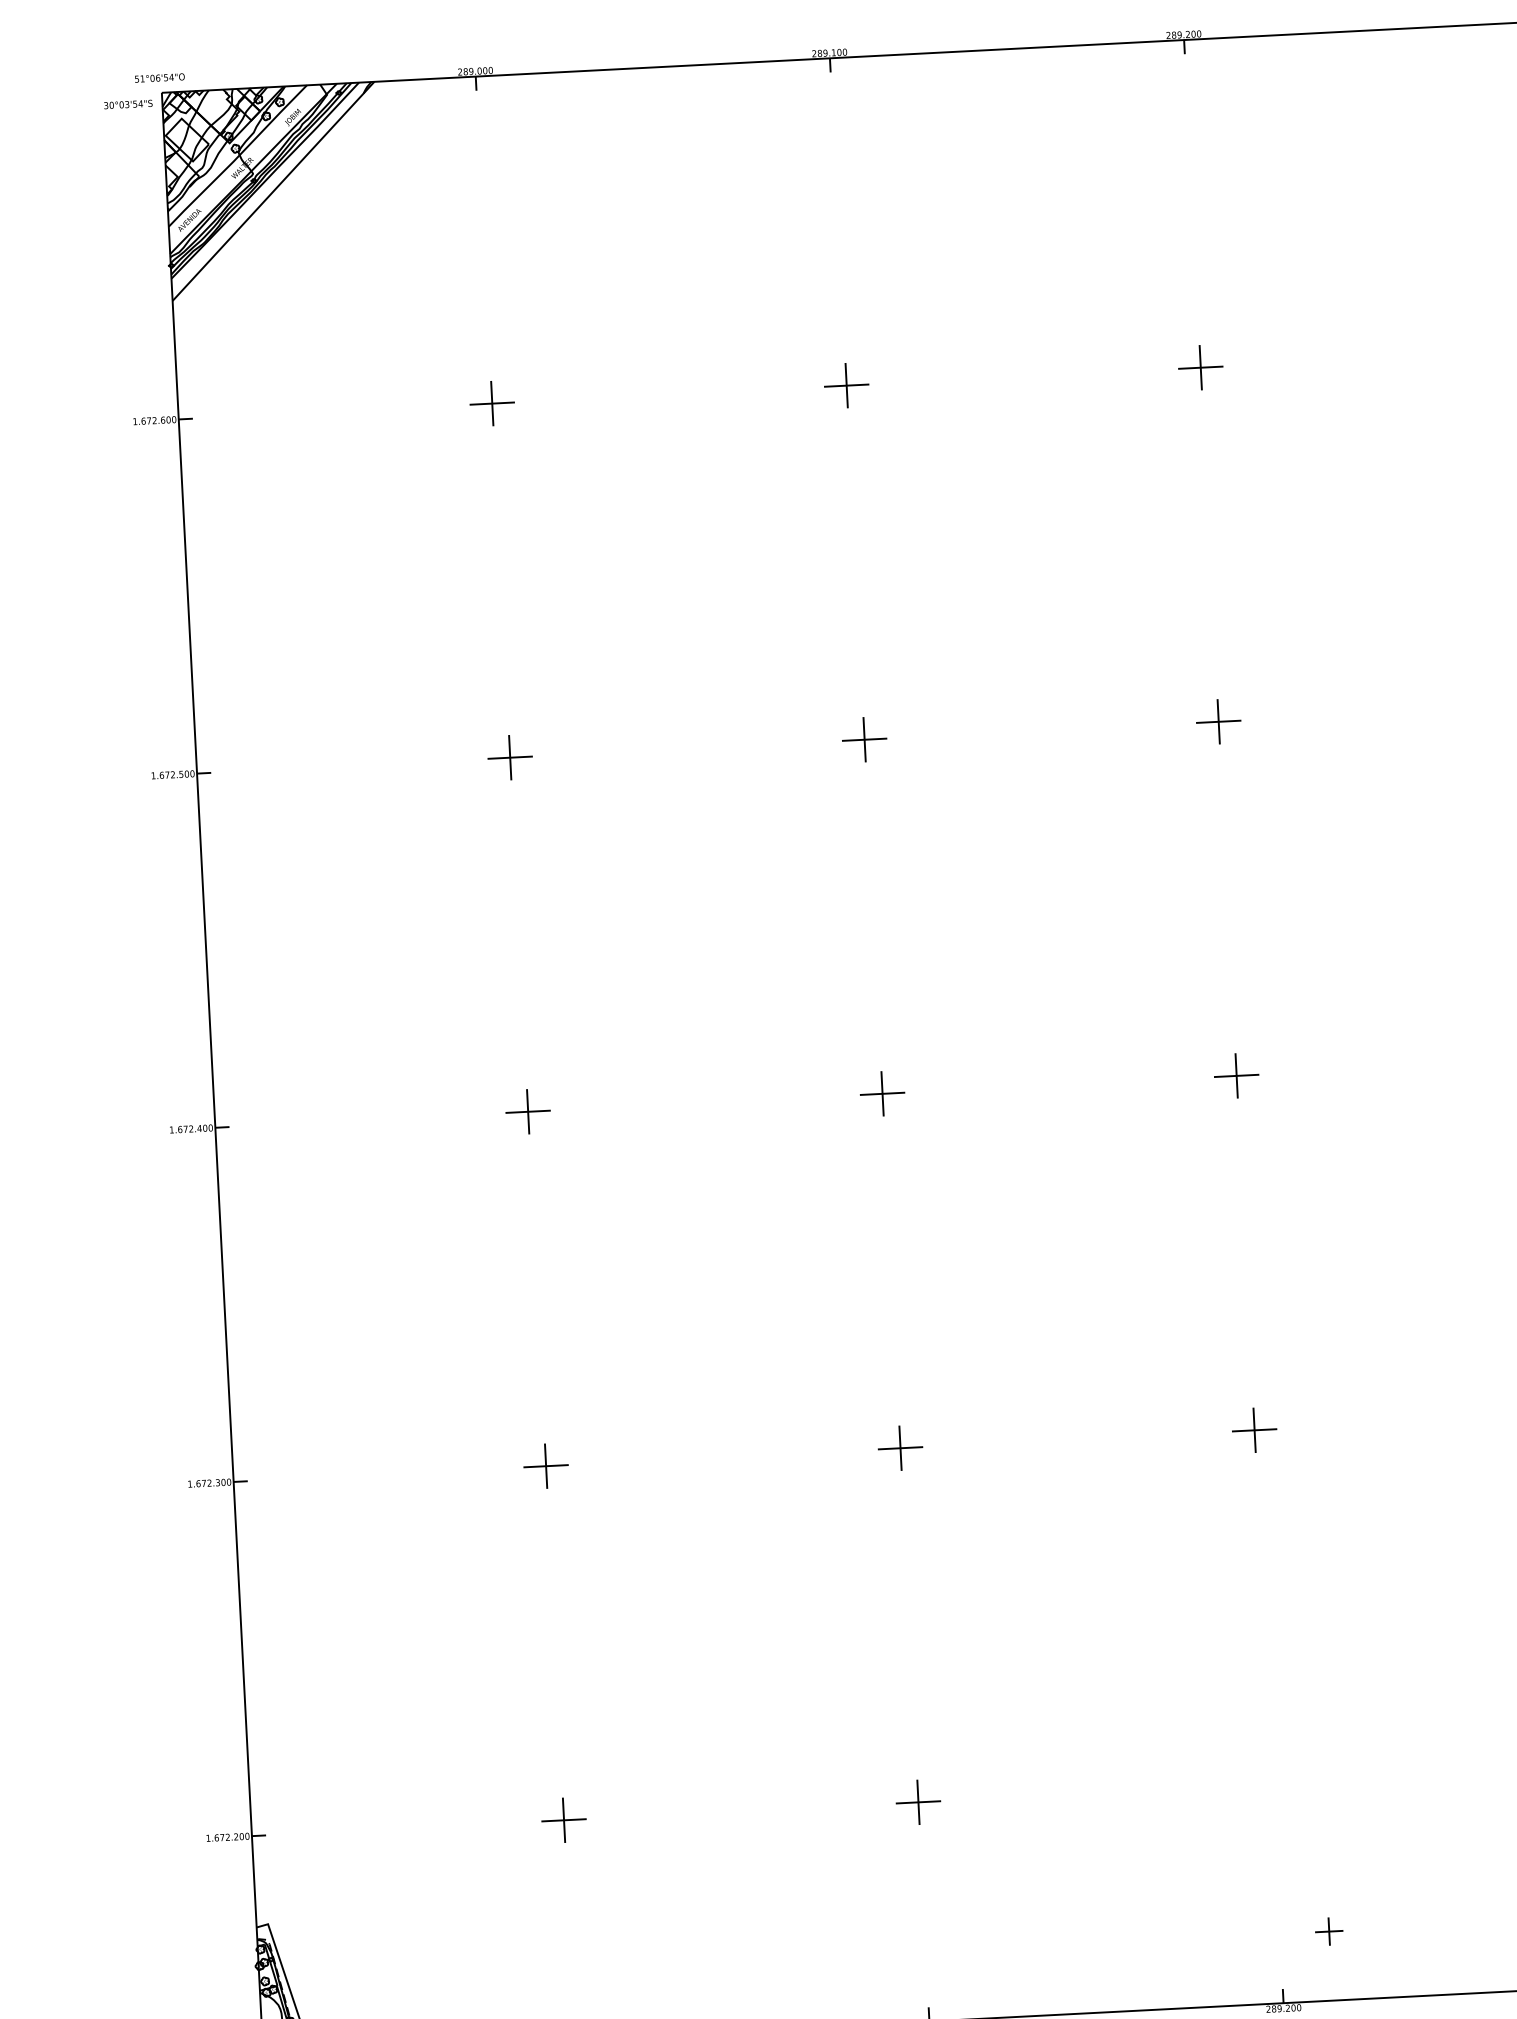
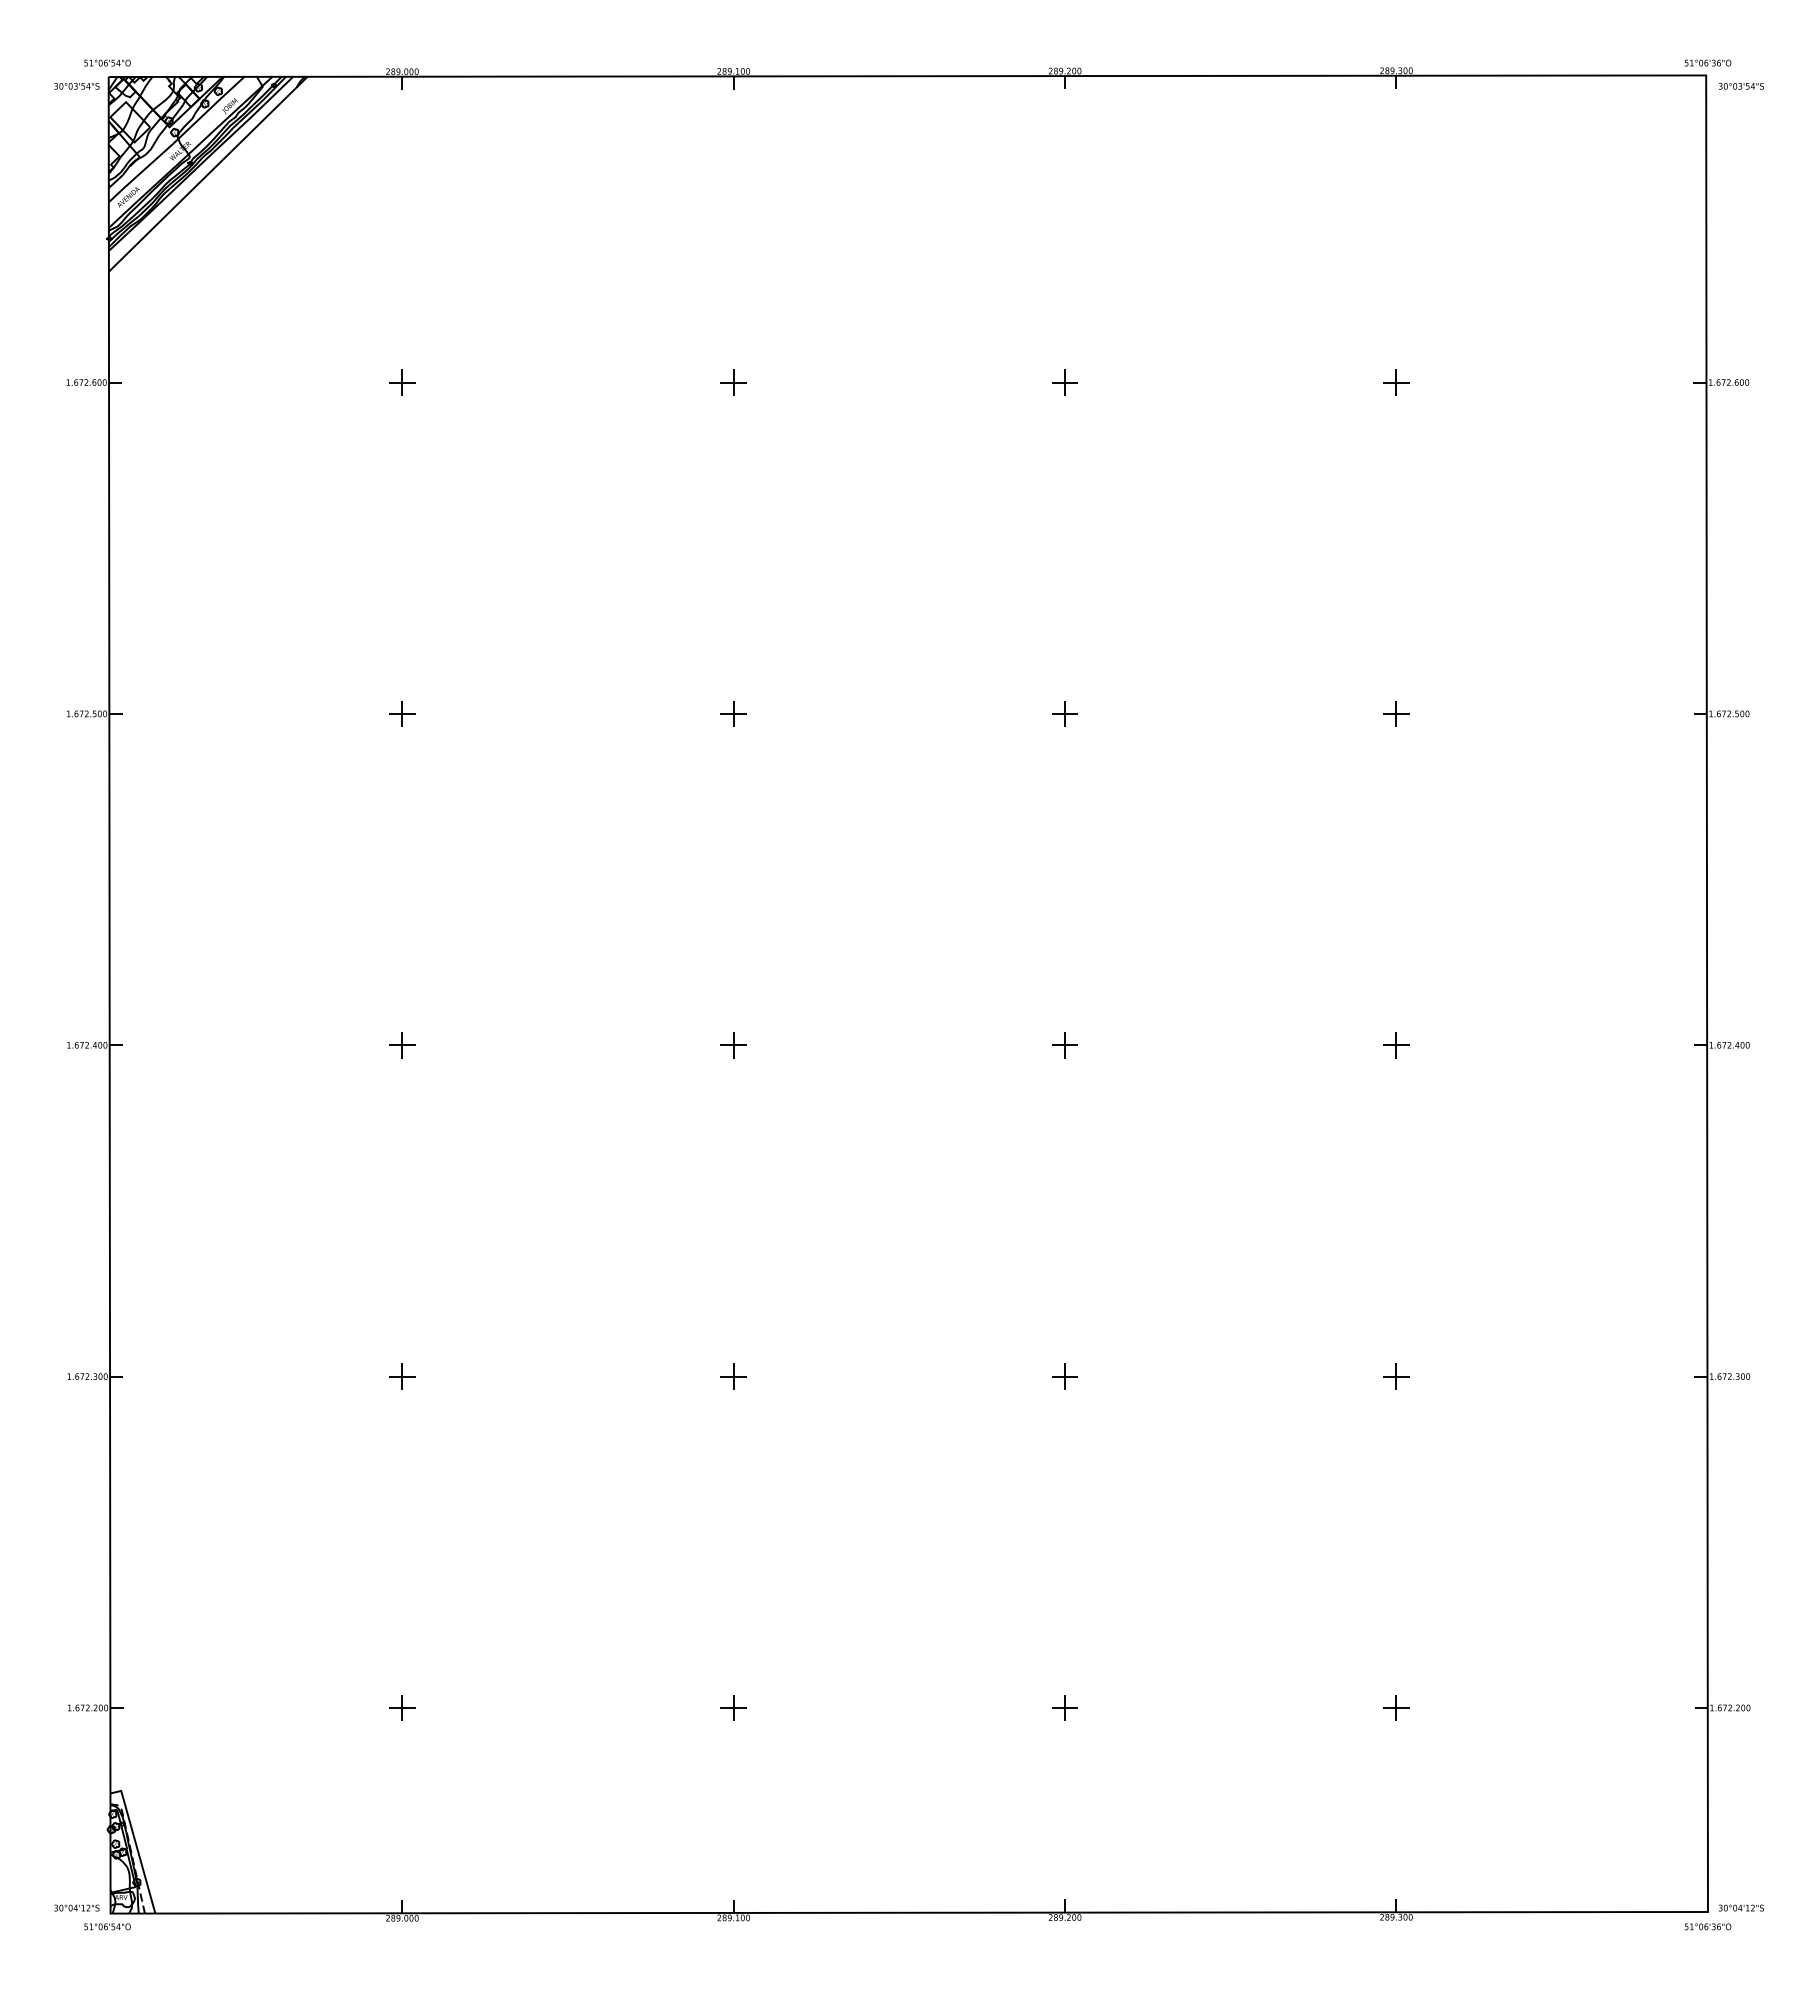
part: (1200, 367) -> (1064, 382), size x0.62
part: (846, 385) -> (733, 382), size x0.62
part: (492, 403) -> (402, 382), size x0.62
part: (1218, 721) -> (1064, 713), size x0.62
part: (864, 739) -> (733, 713), size x0.62
part: (510, 757) -> (402, 713), size x0.62
part: (1235, 1076) -> (1064, 1045), size x0.62
part: (882, 1094) -> (733, 1045), size x0.62
part: (528, 1112) -> (402, 1045), size x0.62
part: (1253, 1430) -> (1064, 1376), size x0.62
part: (900, 1448) -> (733, 1376), size x0.62
part: (546, 1465) -> (402, 1376), size x0.62
part: (918, 1801) -> (733, 1707), size x0.62
part: (564, 1819) -> (402, 1707), size x0.62
part: (1328, 1931) -> (1064, 1707), moved

